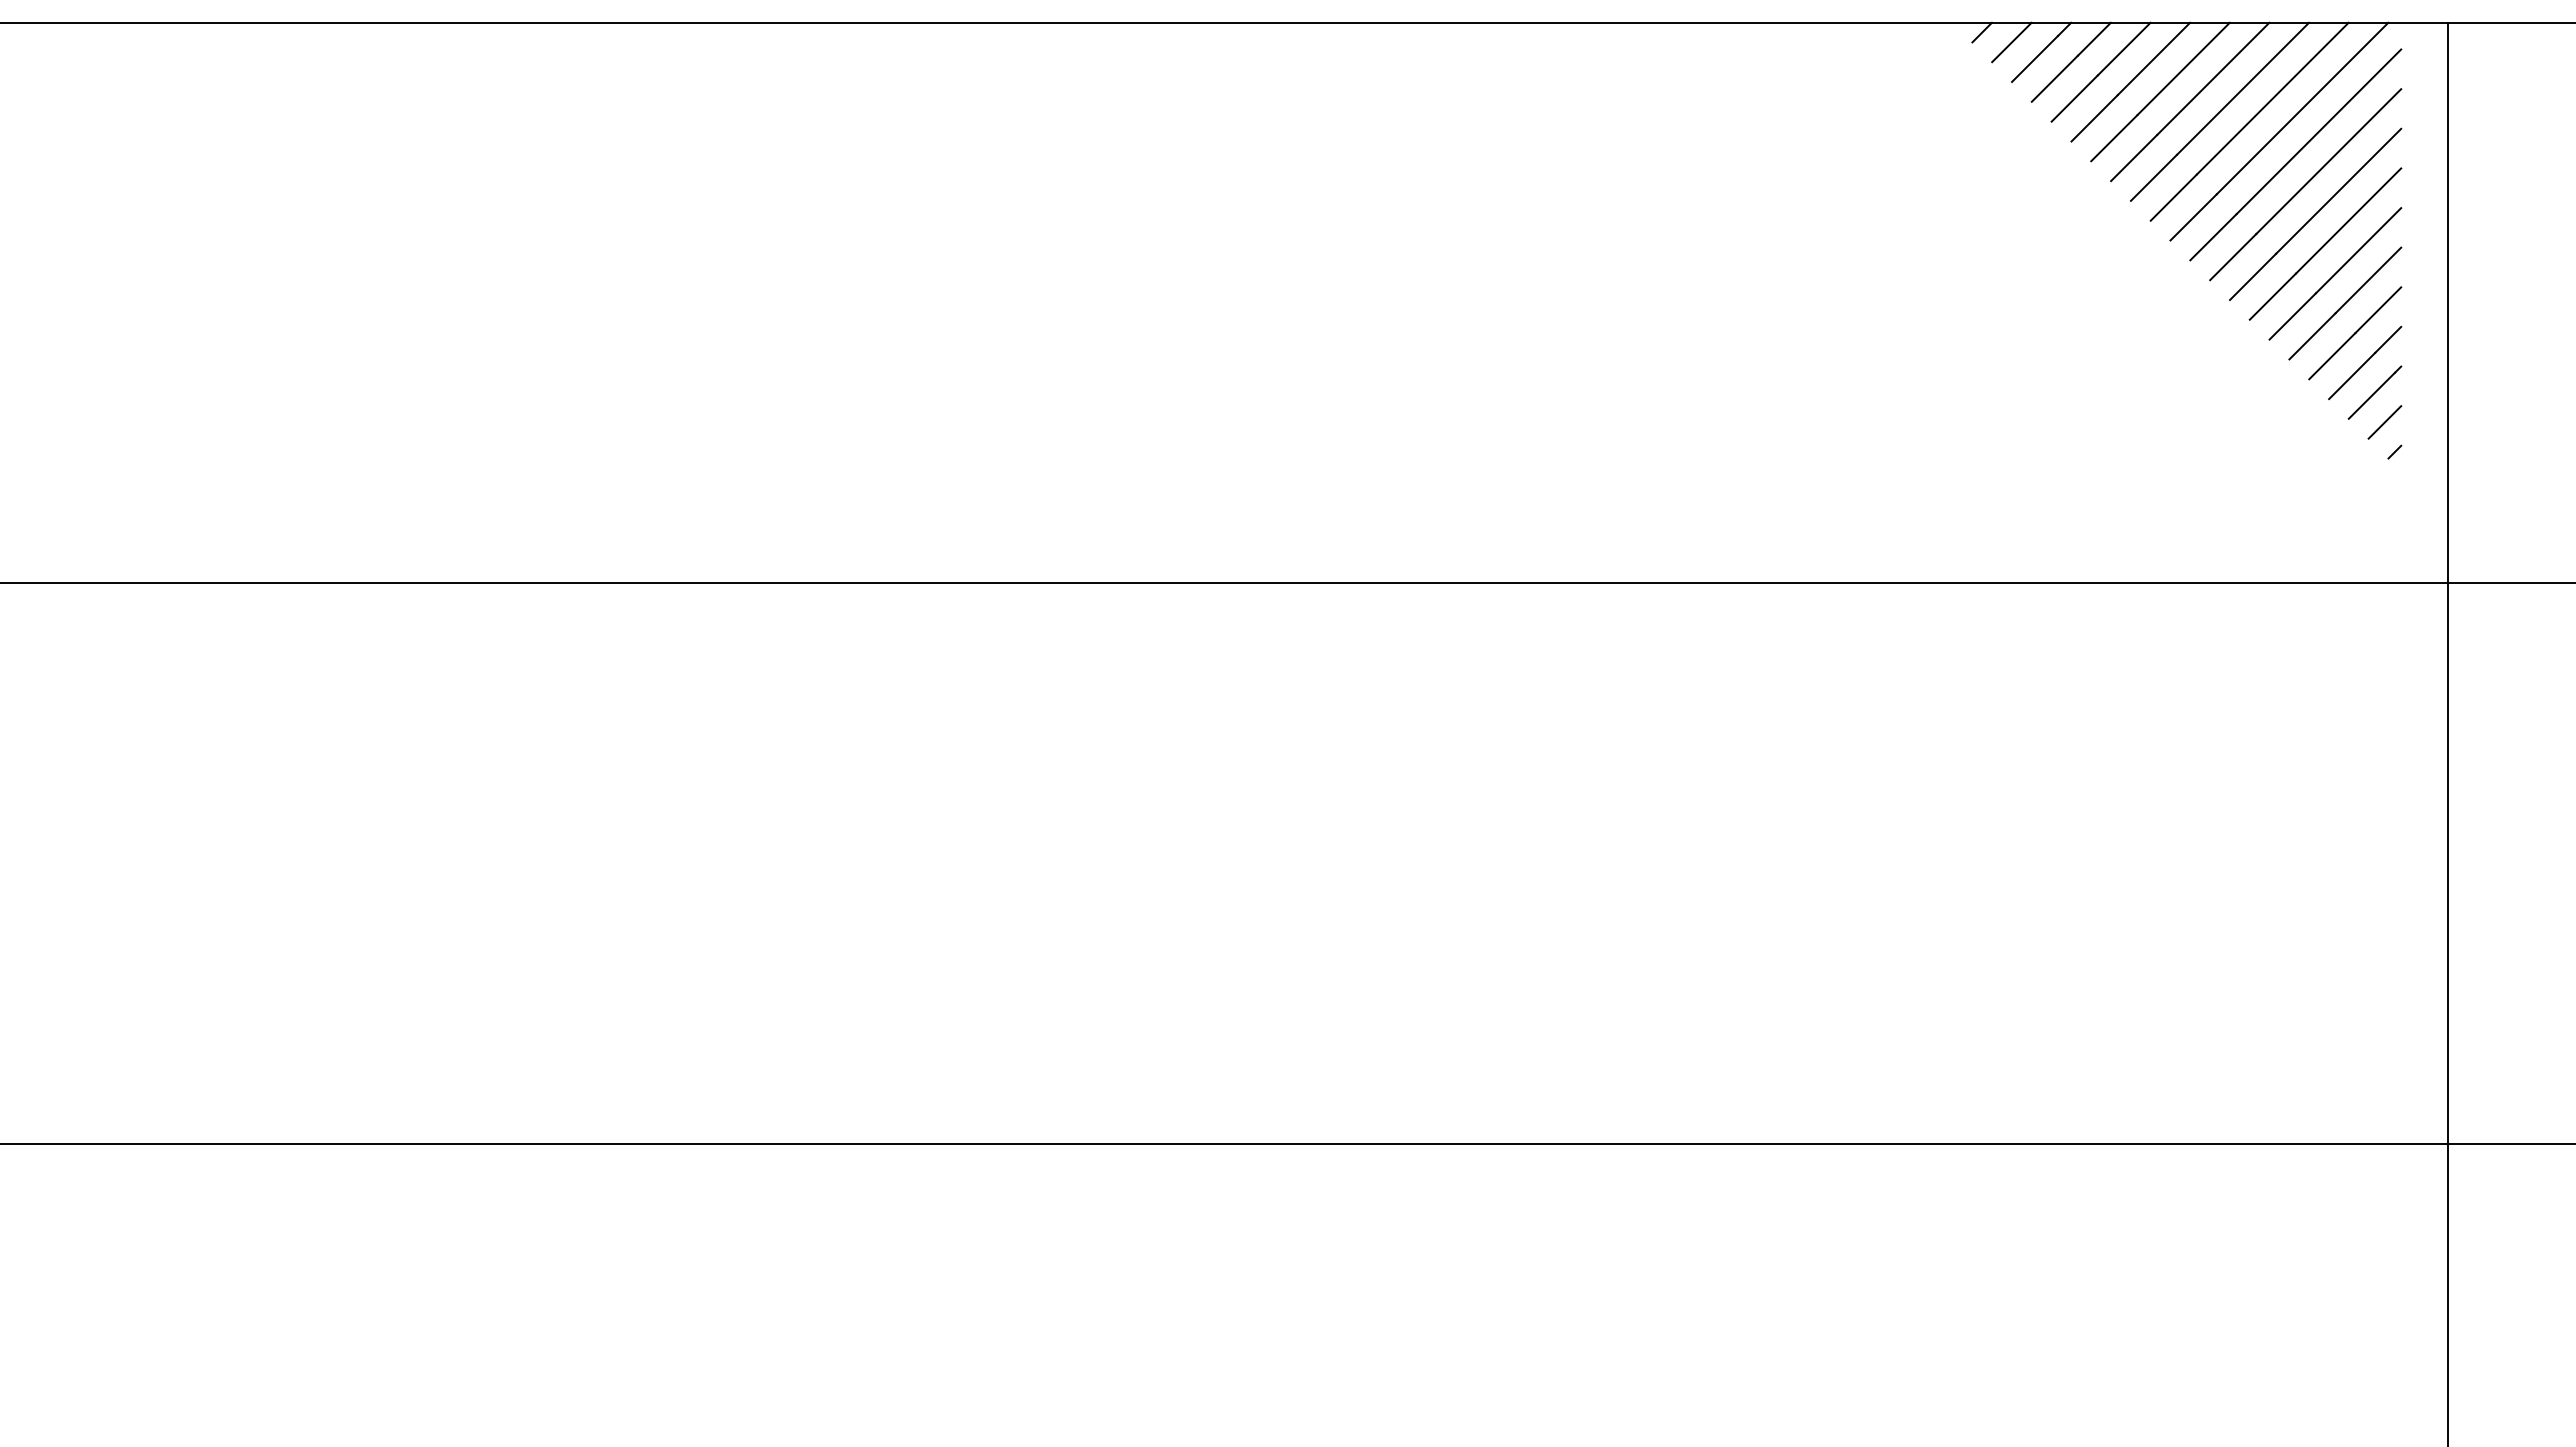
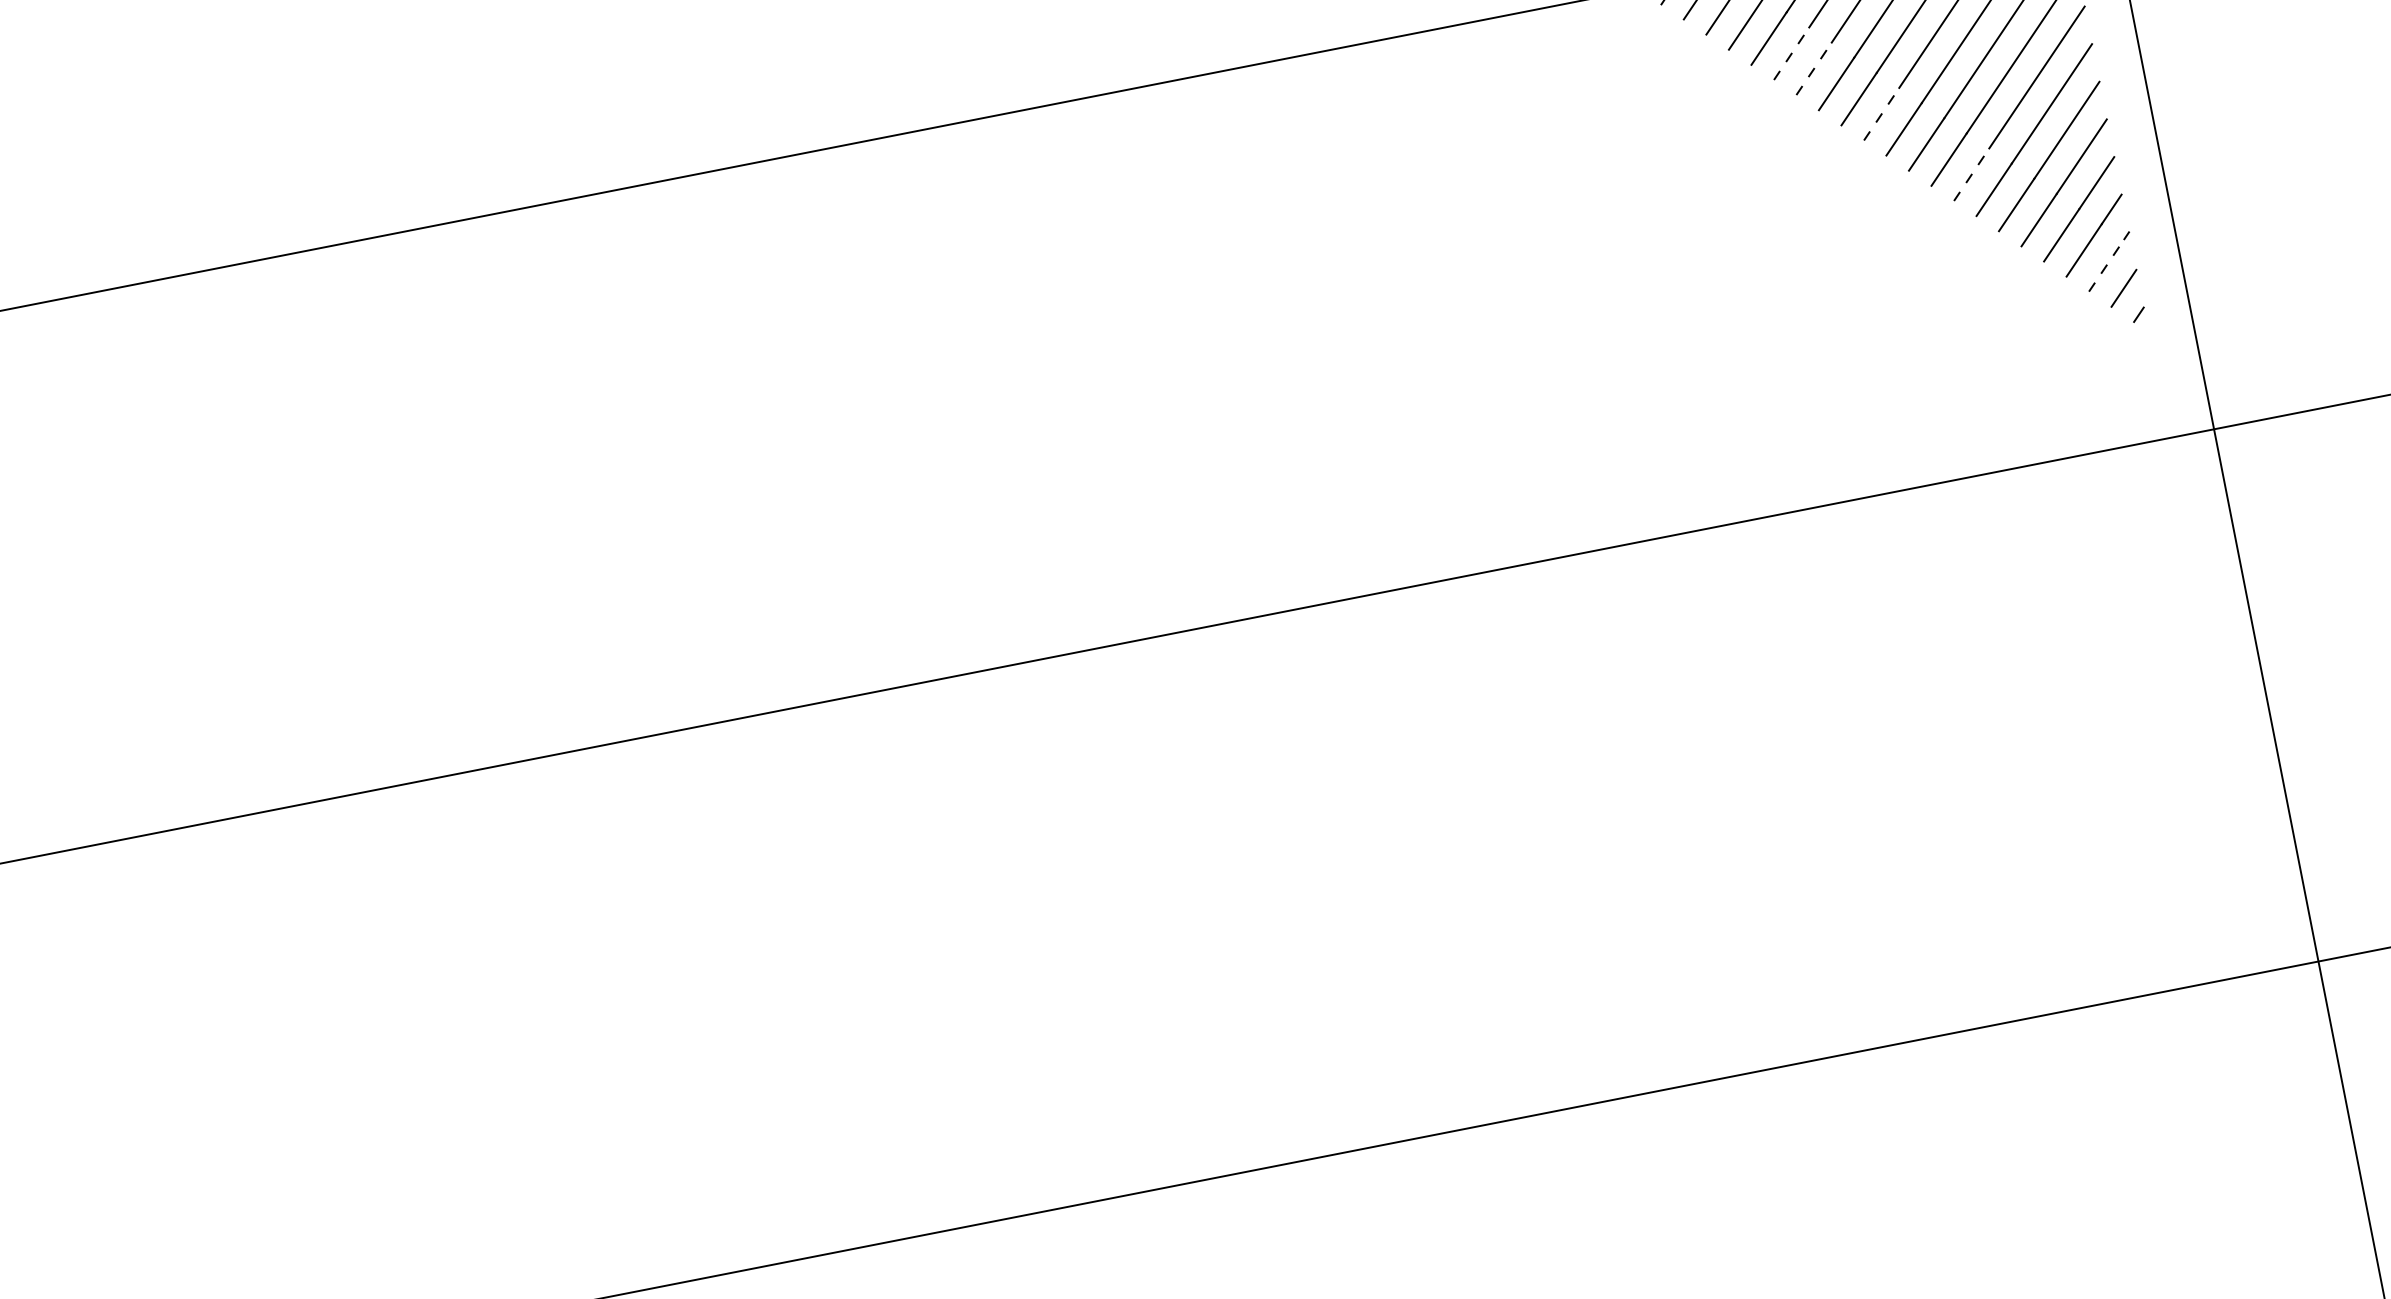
line: (2094, 118) -> (1791, 53), solid -> dashed
line: (2114, 138) -> (1814, 69), solid -> dashed
line: (2173, 197) -> (1881, 114), solid -> dashed
line: (2253, 276) -> (1971, 174), solid -> dashed
line: (2371, 395) -> (2106, 265), solid -> dashed

